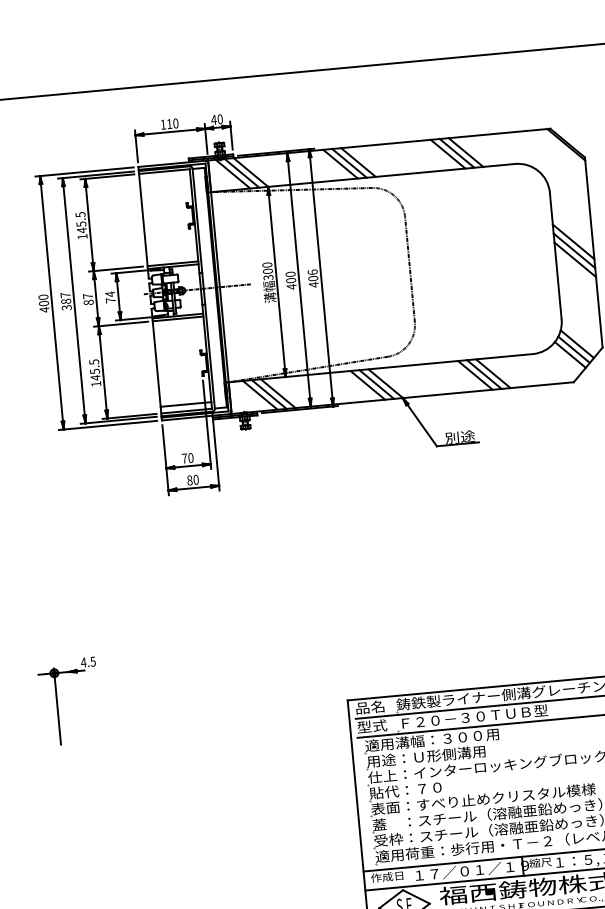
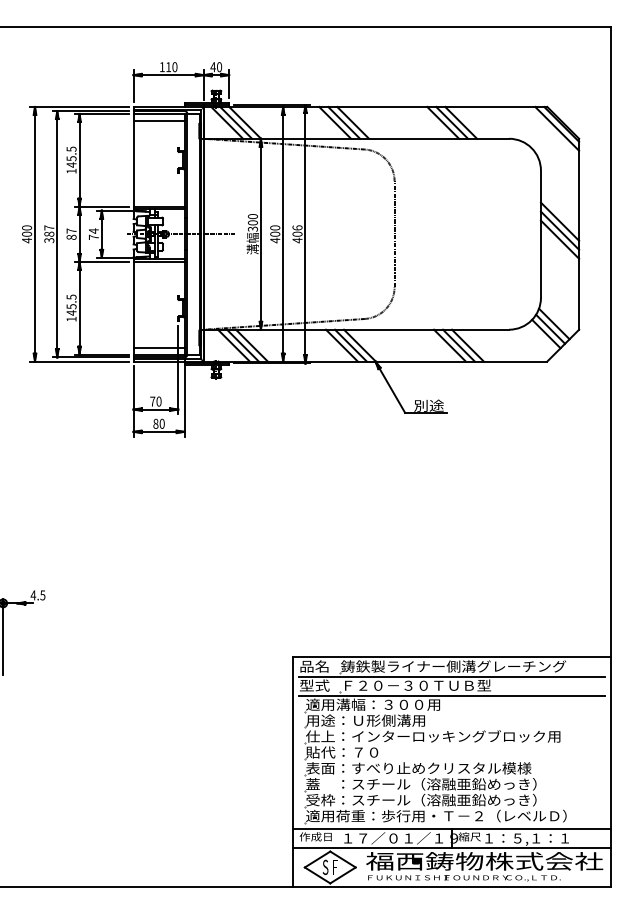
line: (562, 149) -> (557, 128), added
line: (164, 178) -> (158, 120), added

